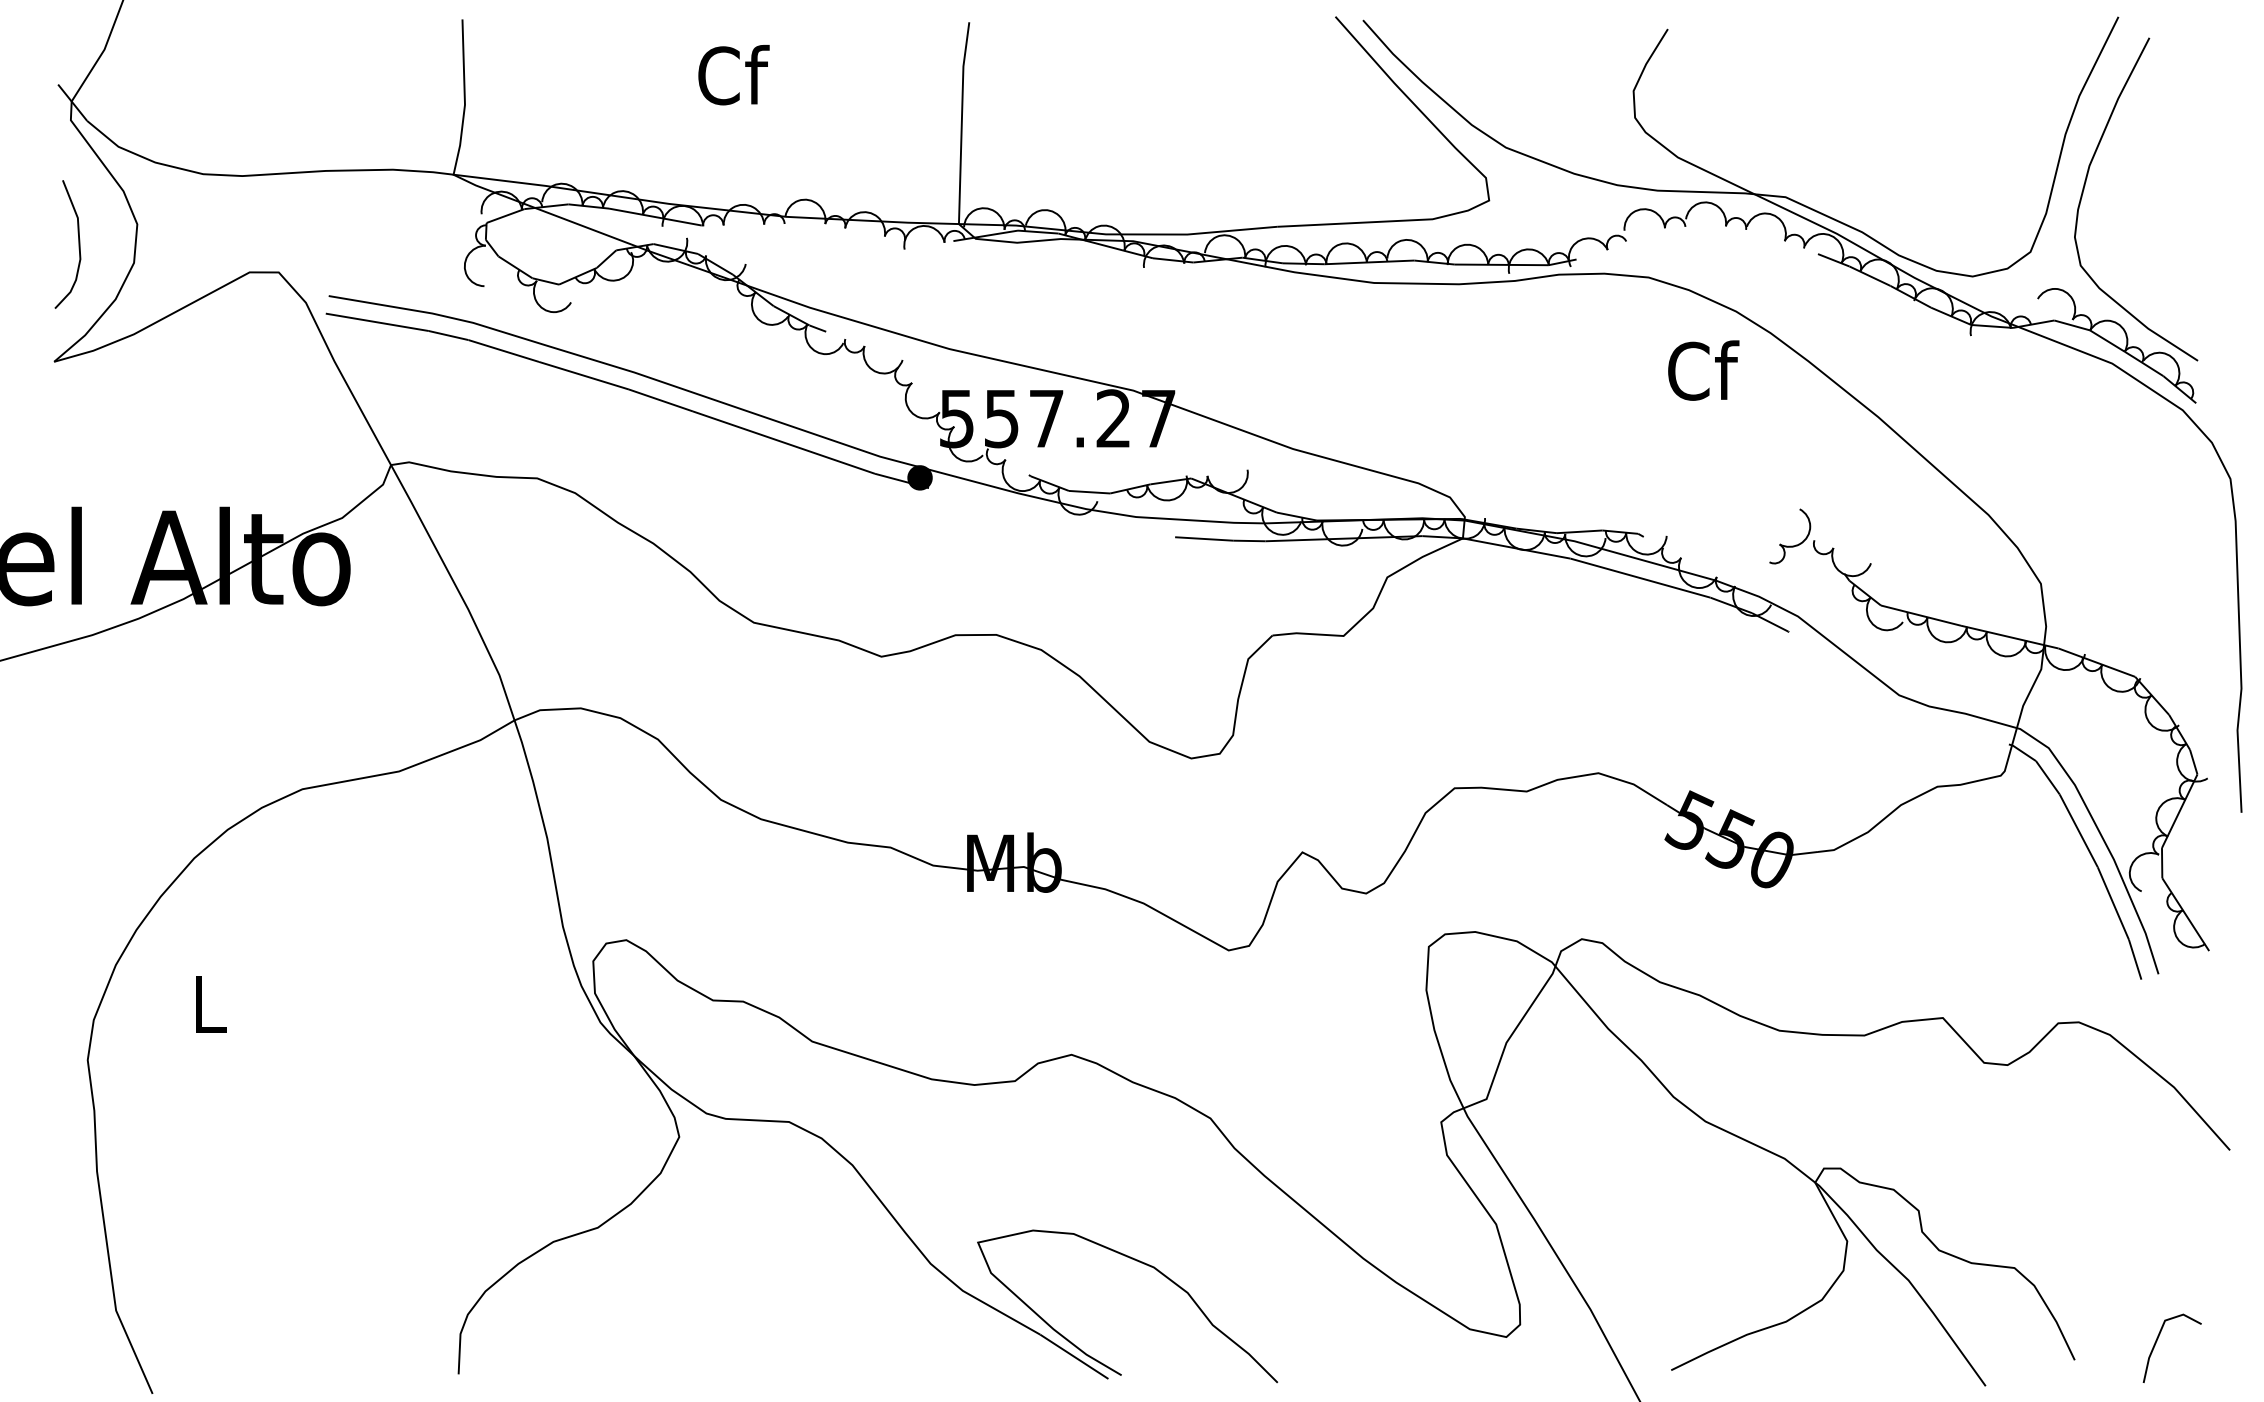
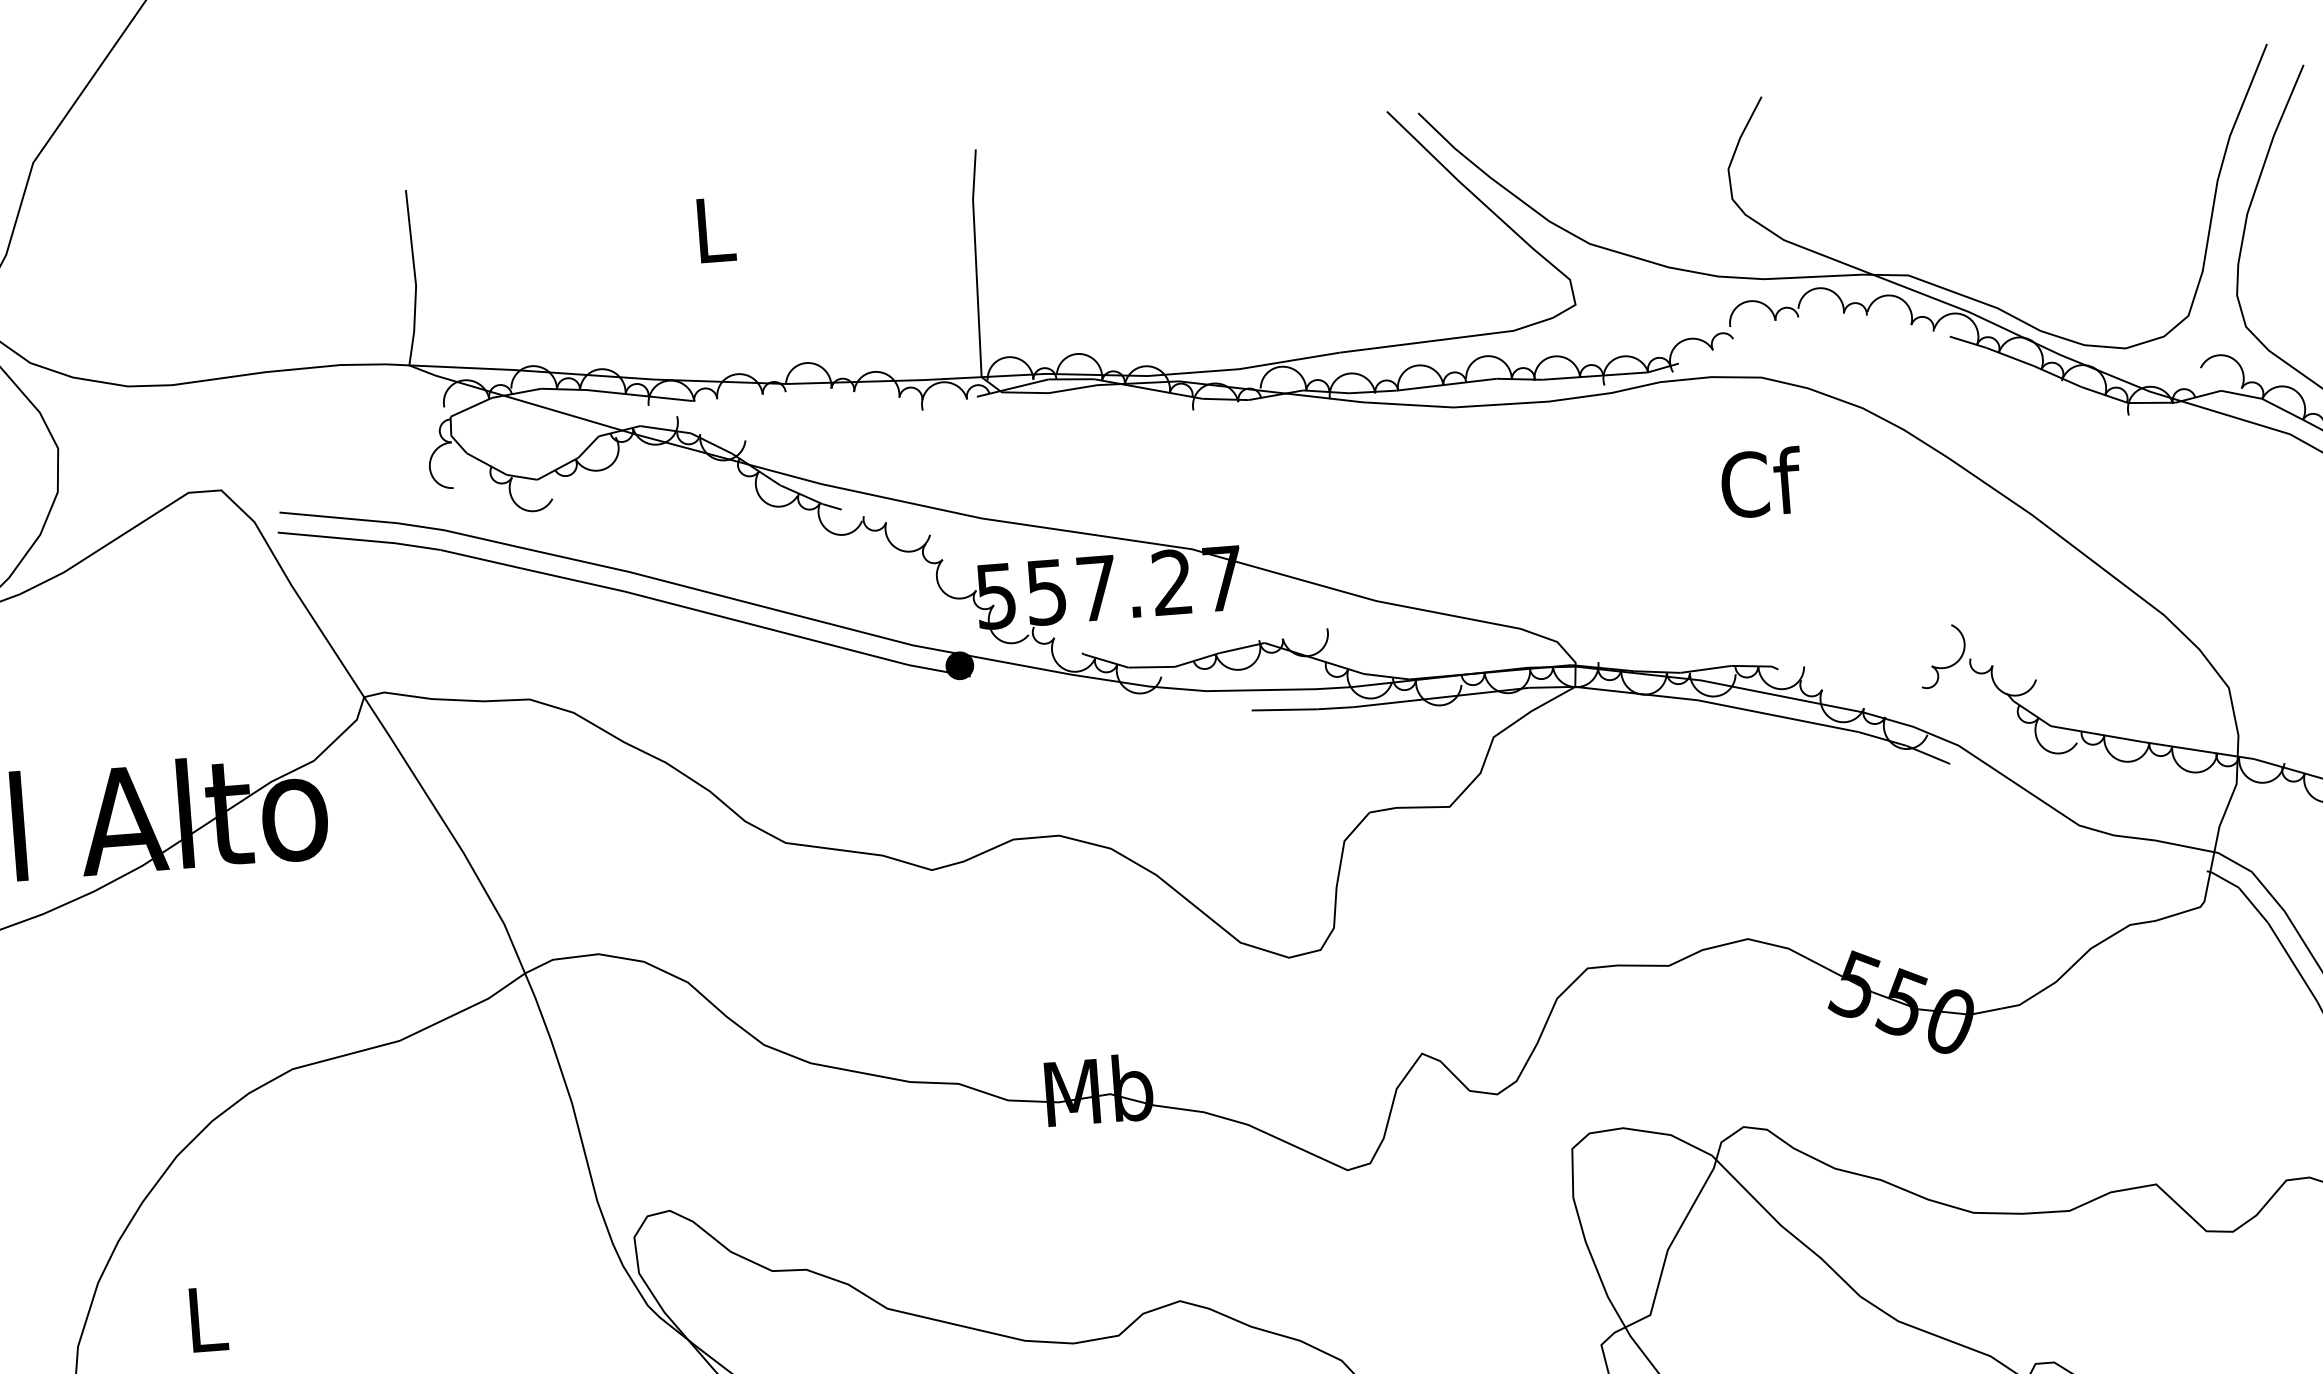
text: (733, 74) -> (715, 228), Cf -> L
text: (1703, 370) -> (1761, 482), moved

